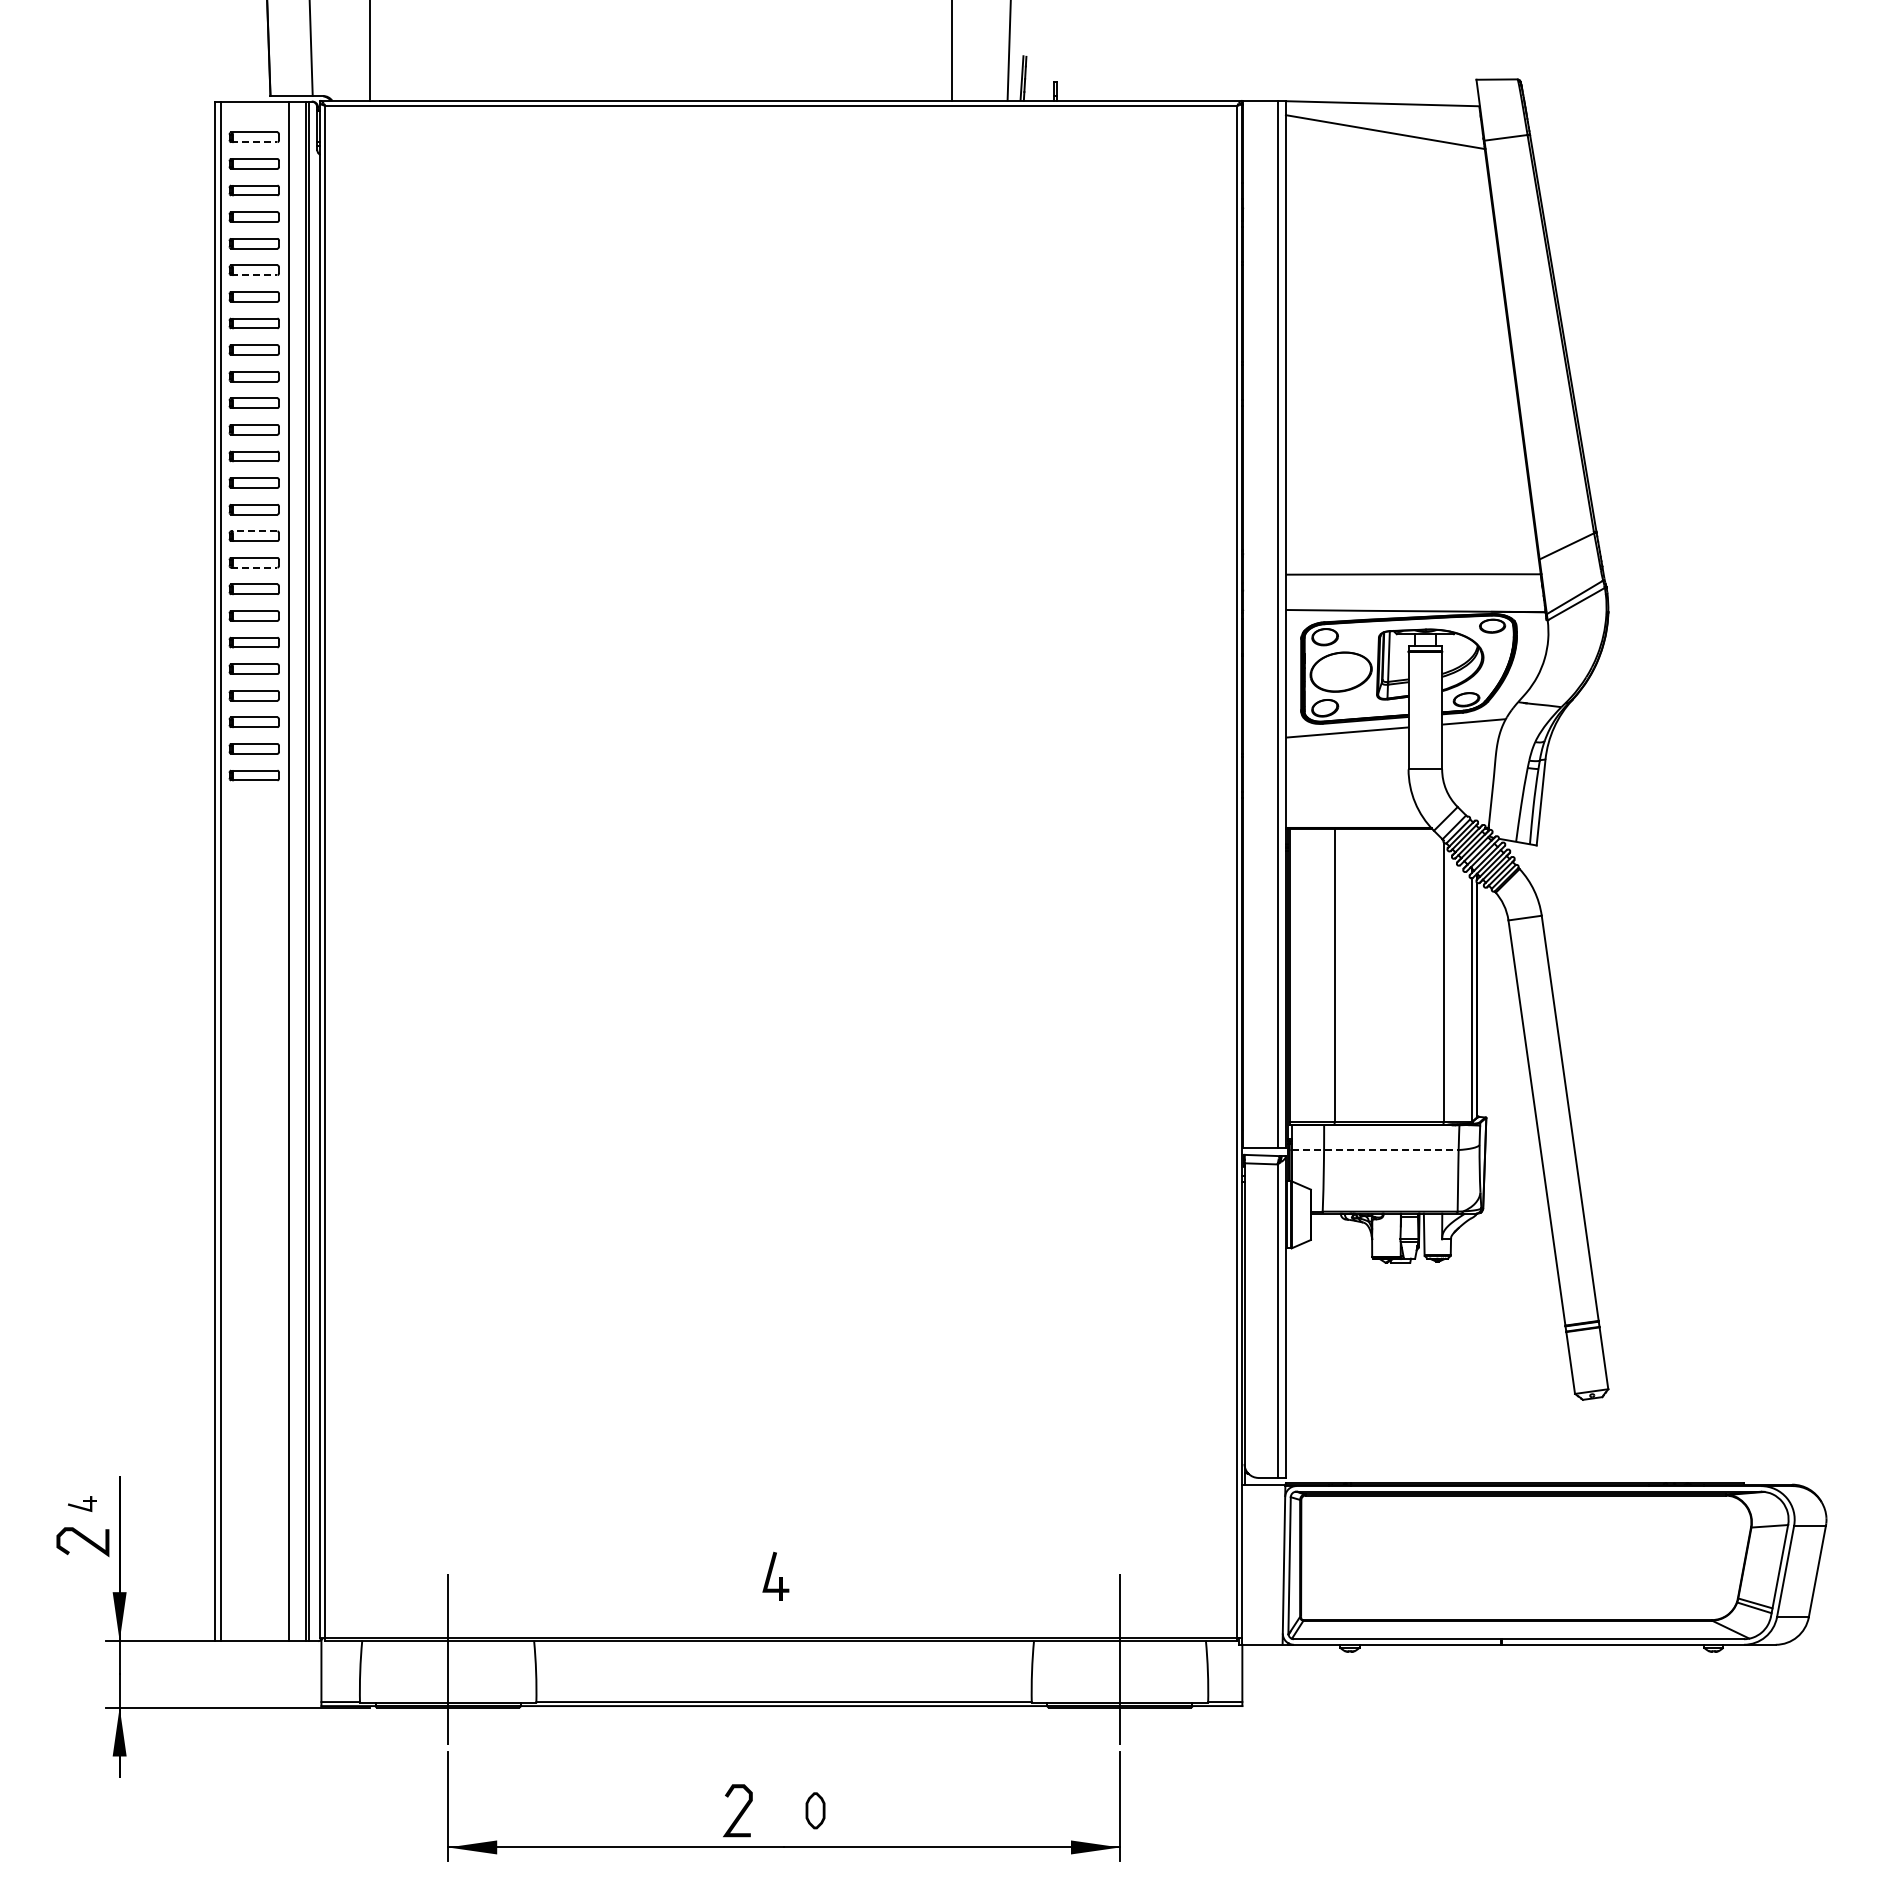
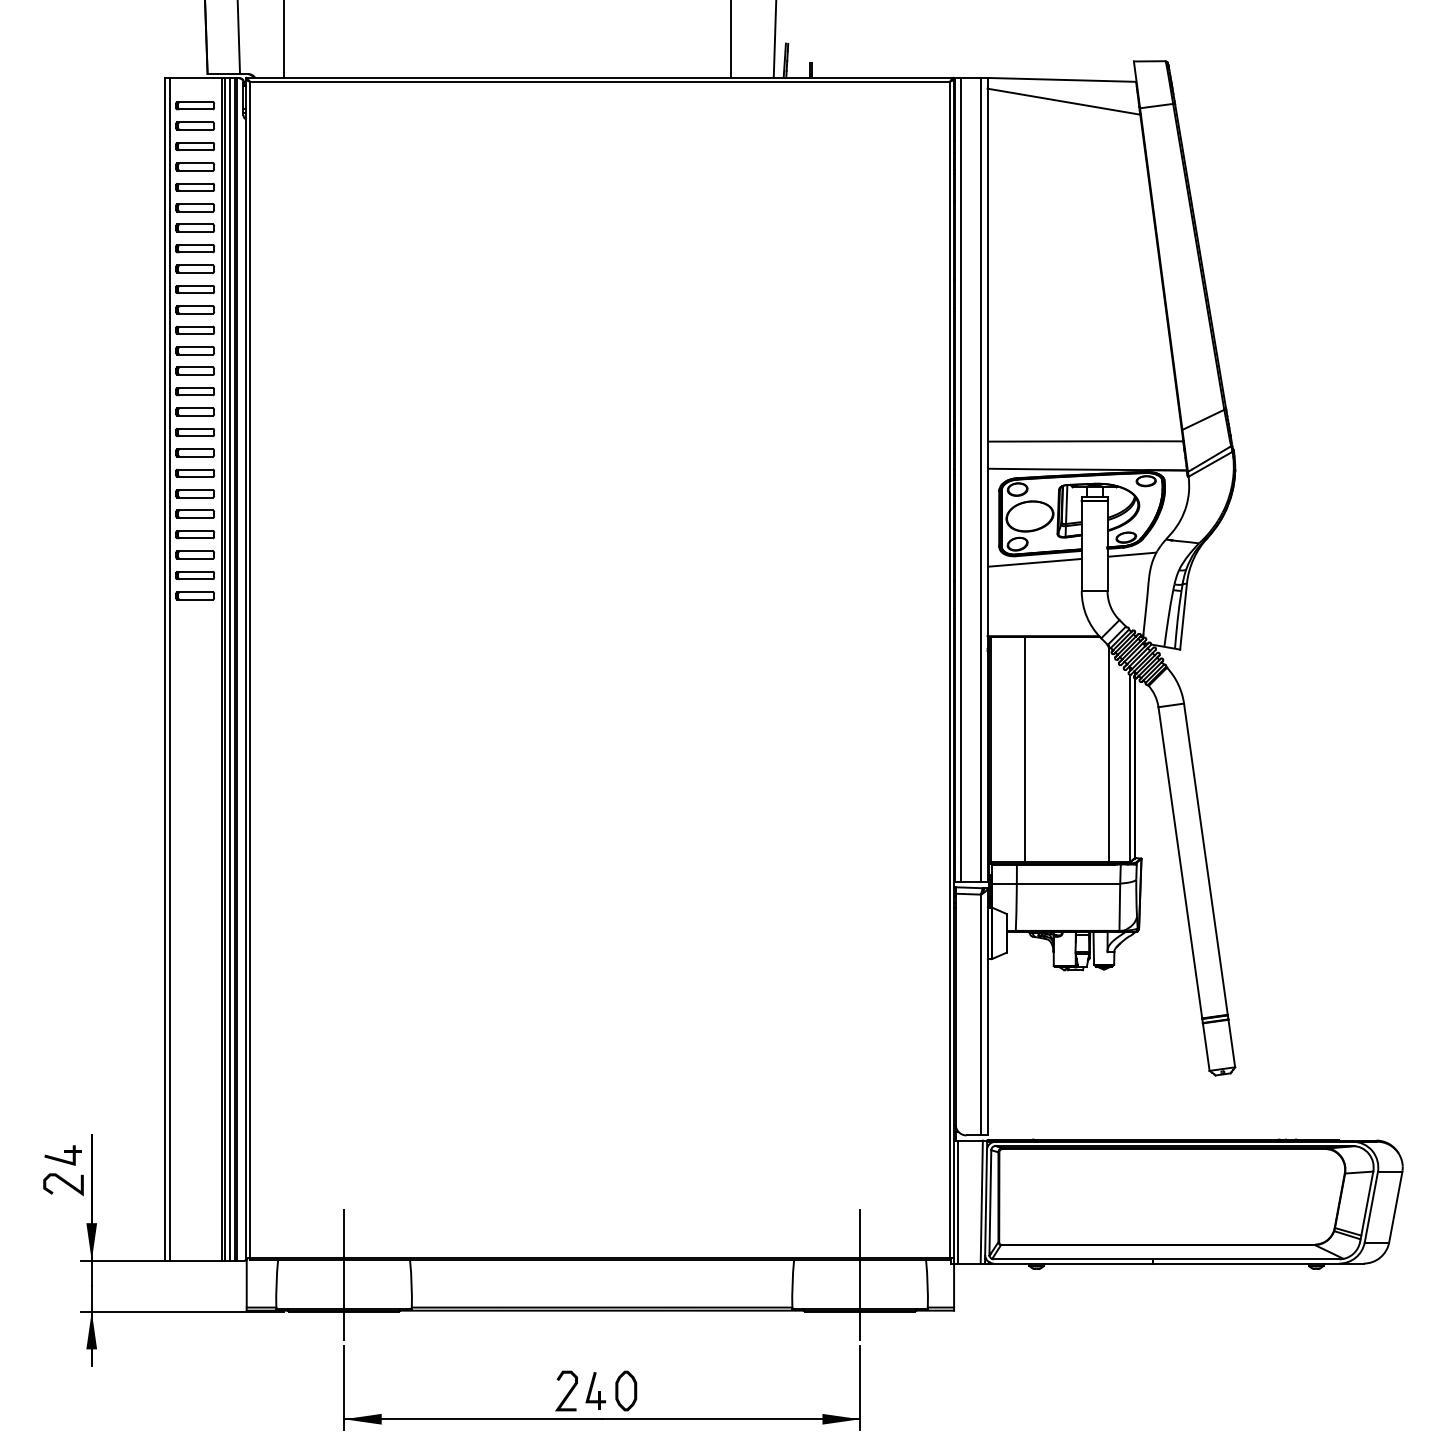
line: (254, 142) -> (195, 109), dashed -> solid
line: (254, 275) -> (195, 211), dashed -> solid
line: (253, 531) -> (194, 408), dashed -> solid
line: (254, 567) -> (195, 436), dashed -> solid
line: (1251, 623) -> (961, 479), added
line: (293, 871) -> (225, 669), added
line: (300, 871) -> (230, 669), added
line: (1375, 1150) -> (1056, 883), dashed -> solid
part: (82, 1503) -> (63, 1155), size x1.67
line: (1247, 1564) -> (958, 1201), added
line: (1278, 1564) -> (981, 1201), added
part: (775, 1575) -> (595, 1390), moved
part: (815, 1810) -> (626, 1390), size x1.43

